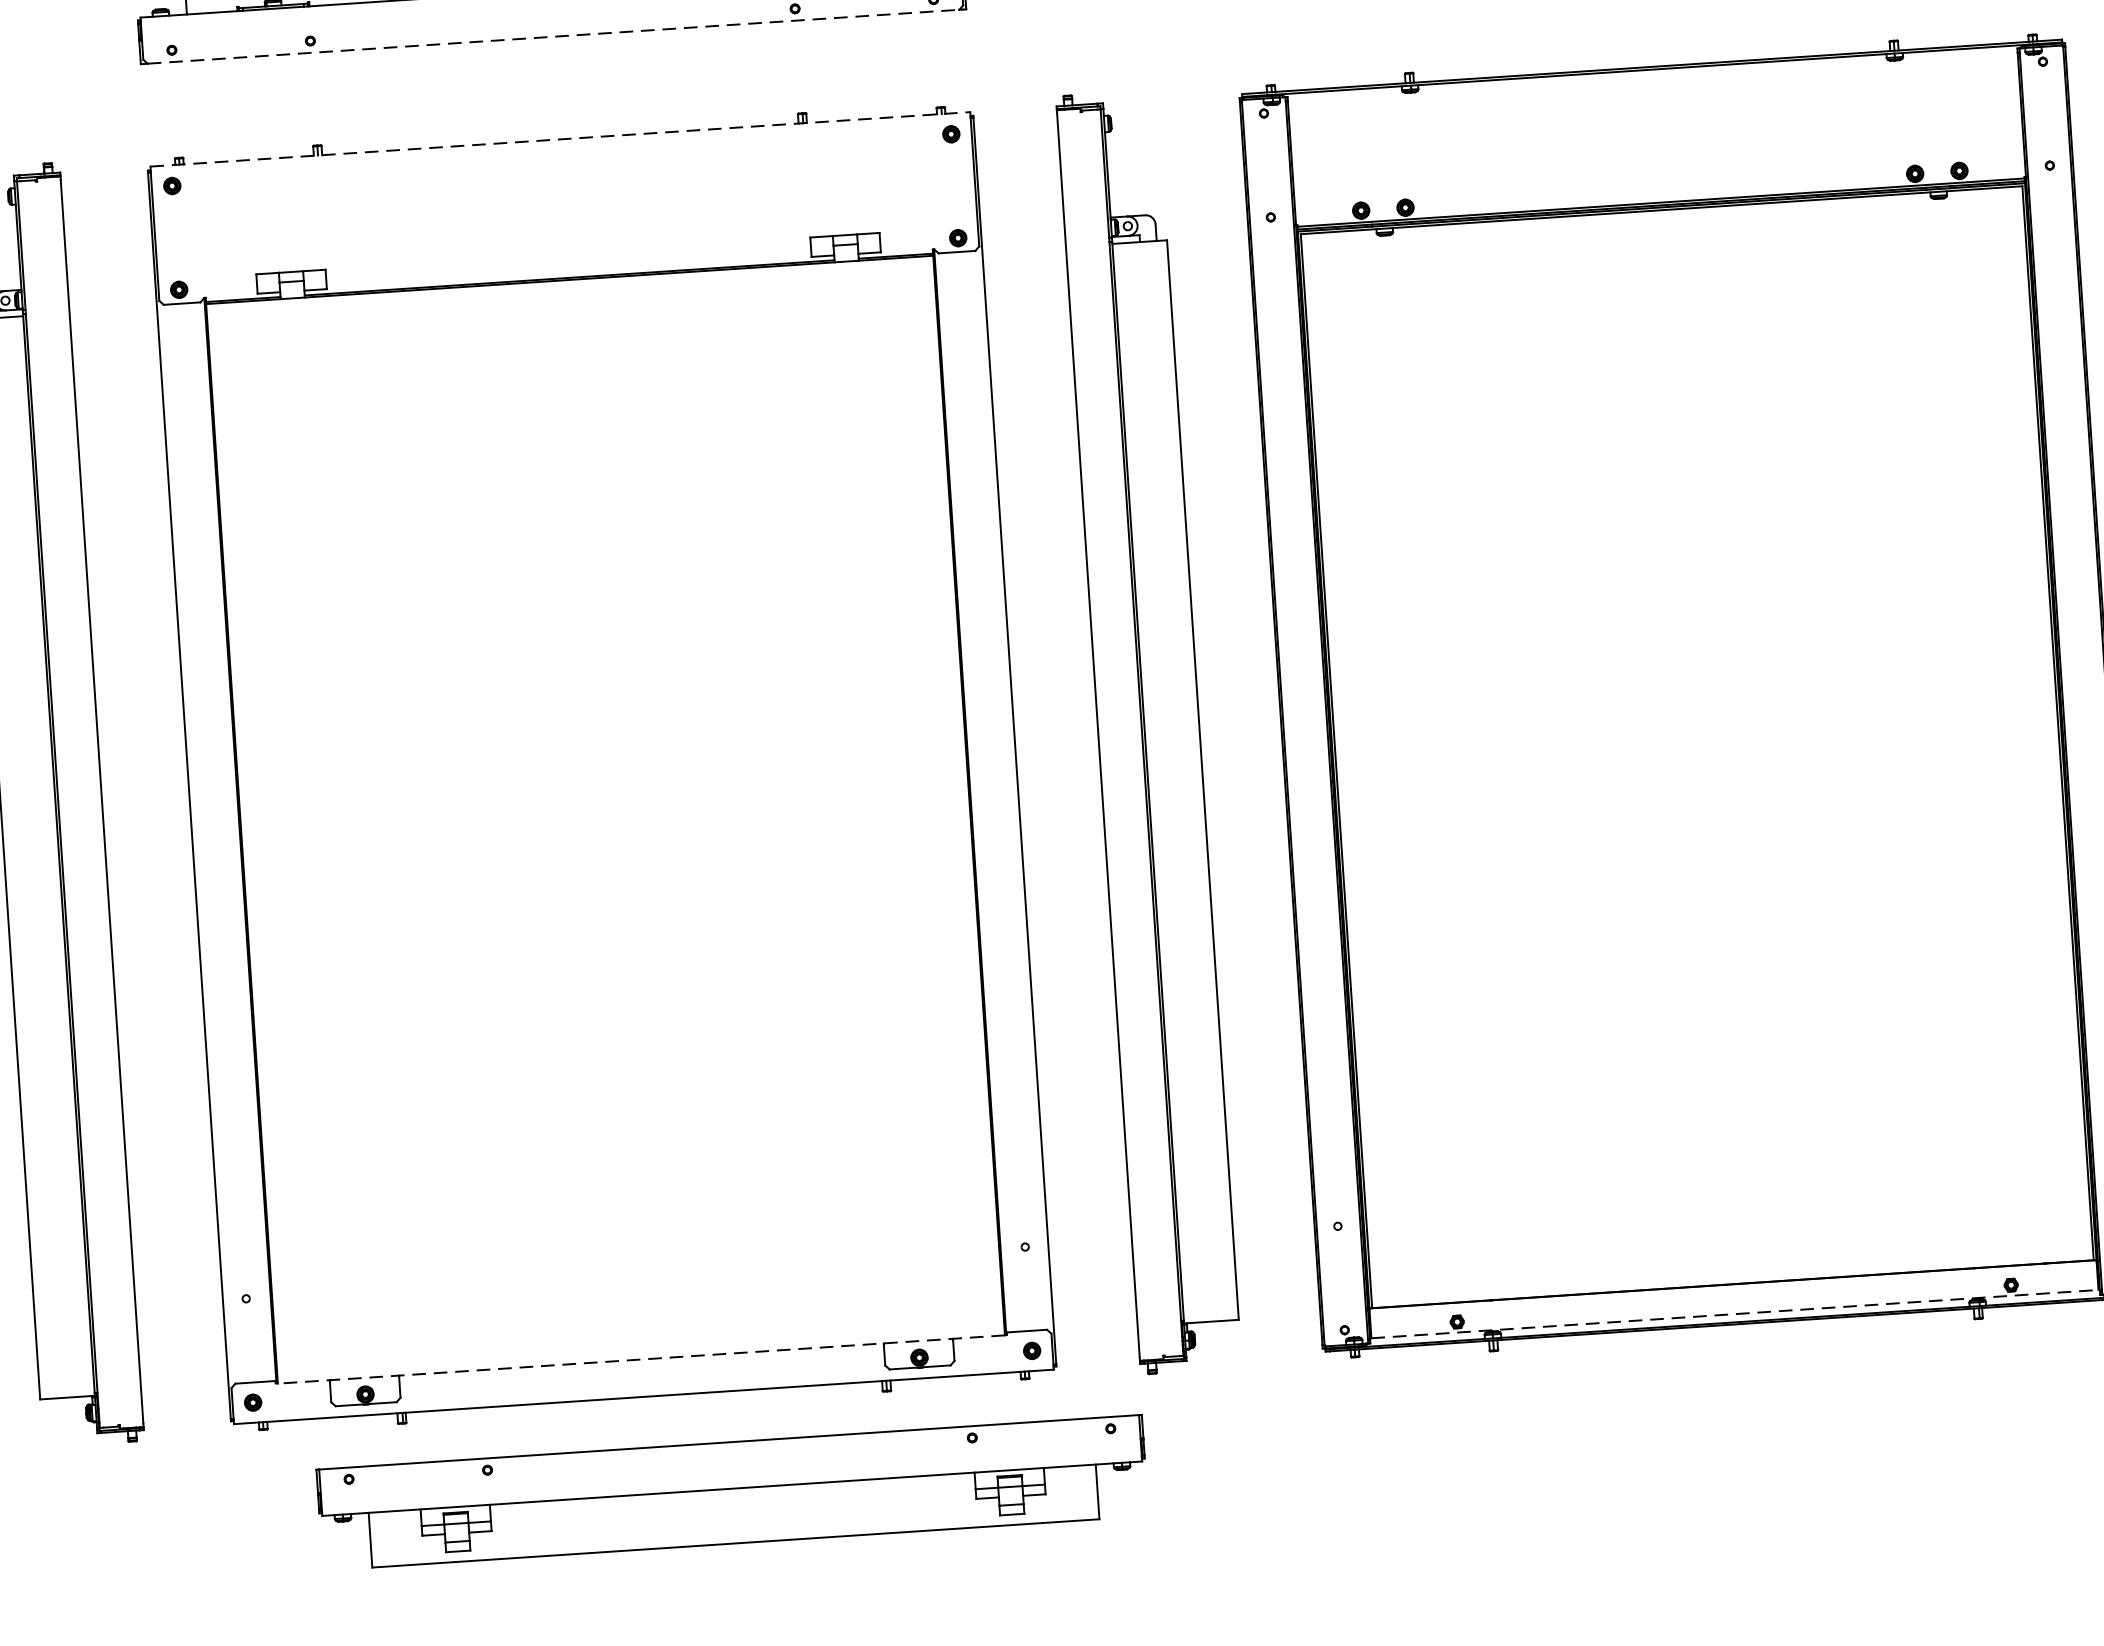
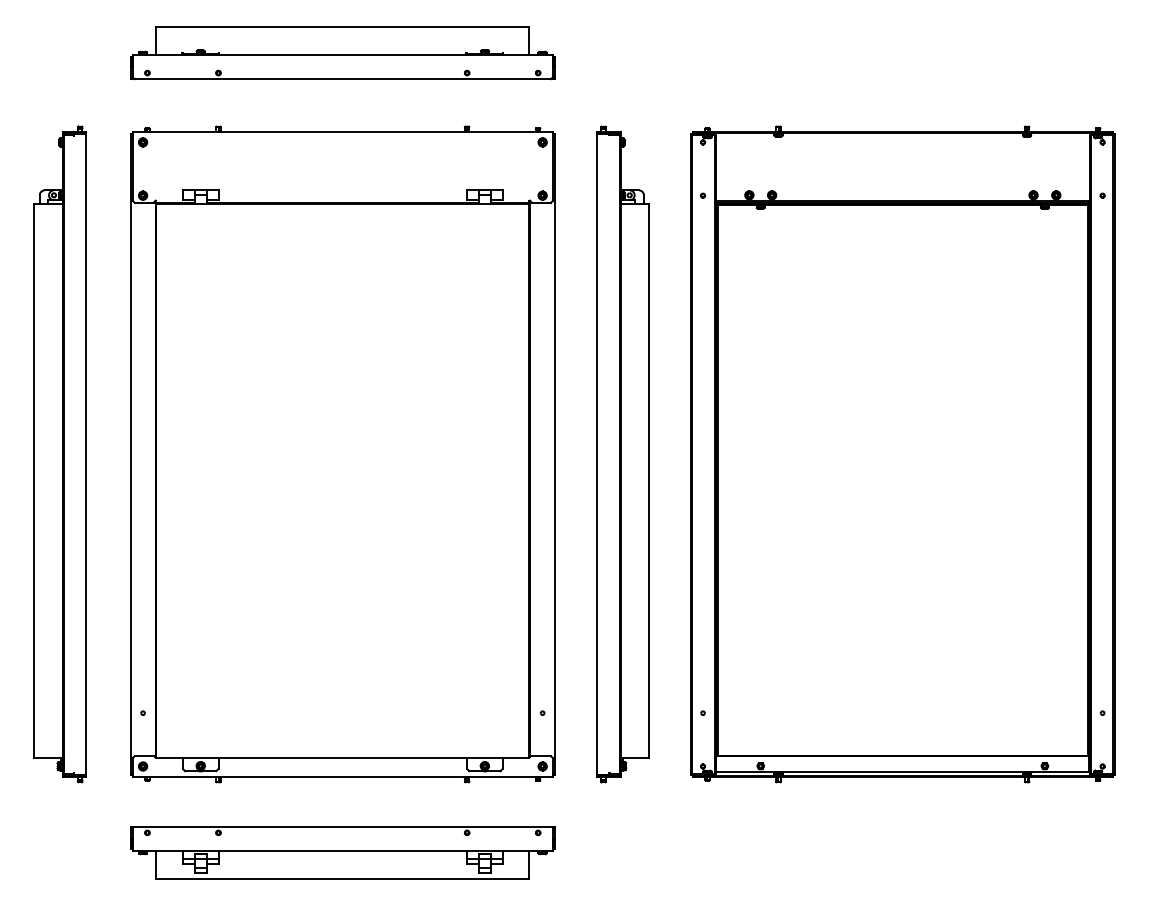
line: (554, 37) -> (343, 79), dashed -> solid
line: (561, 138) -> (343, 131), dashed -> solid
line: (1736, 1313) -> (903, 771), dashed -> solid
line: (640, 1359) -> (342, 757), dashed -> solid
part: (731, 1492) -> (342, 852), moved

